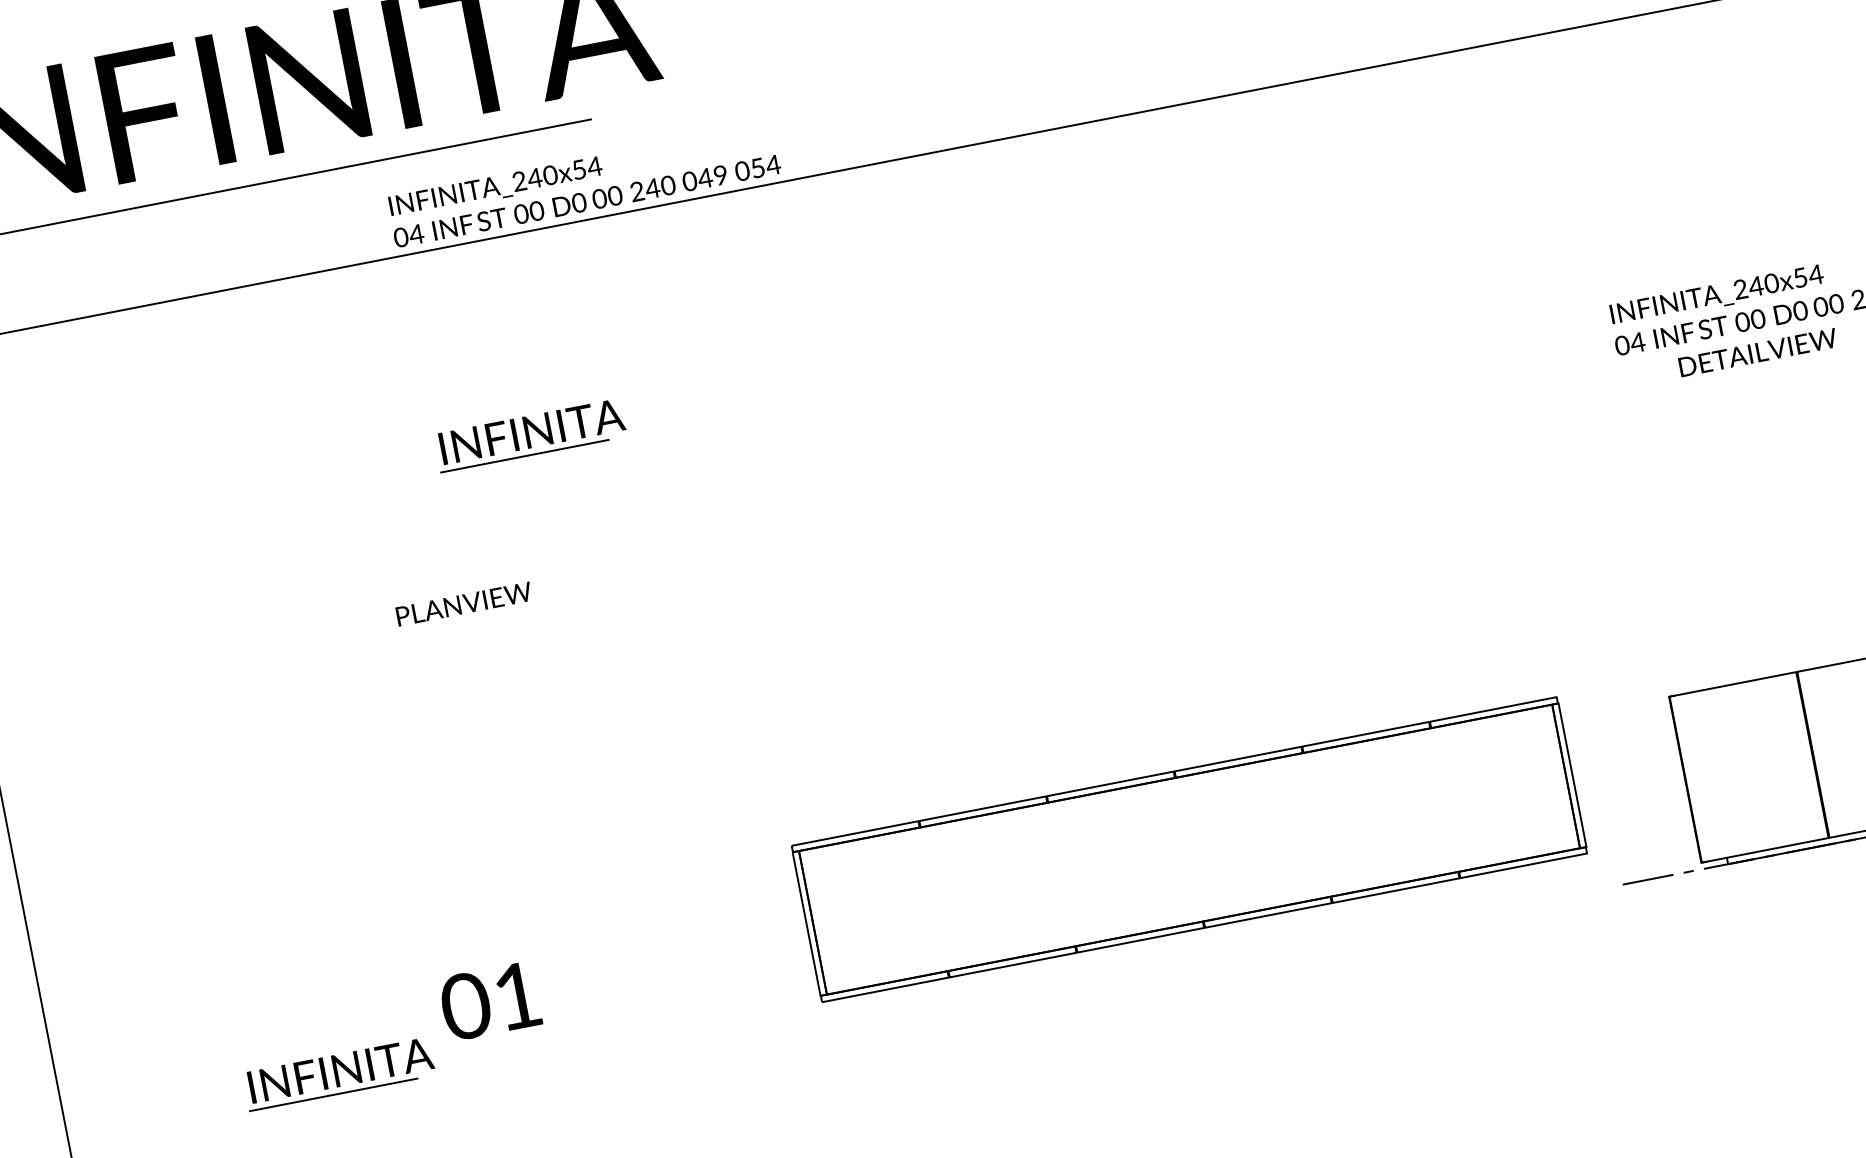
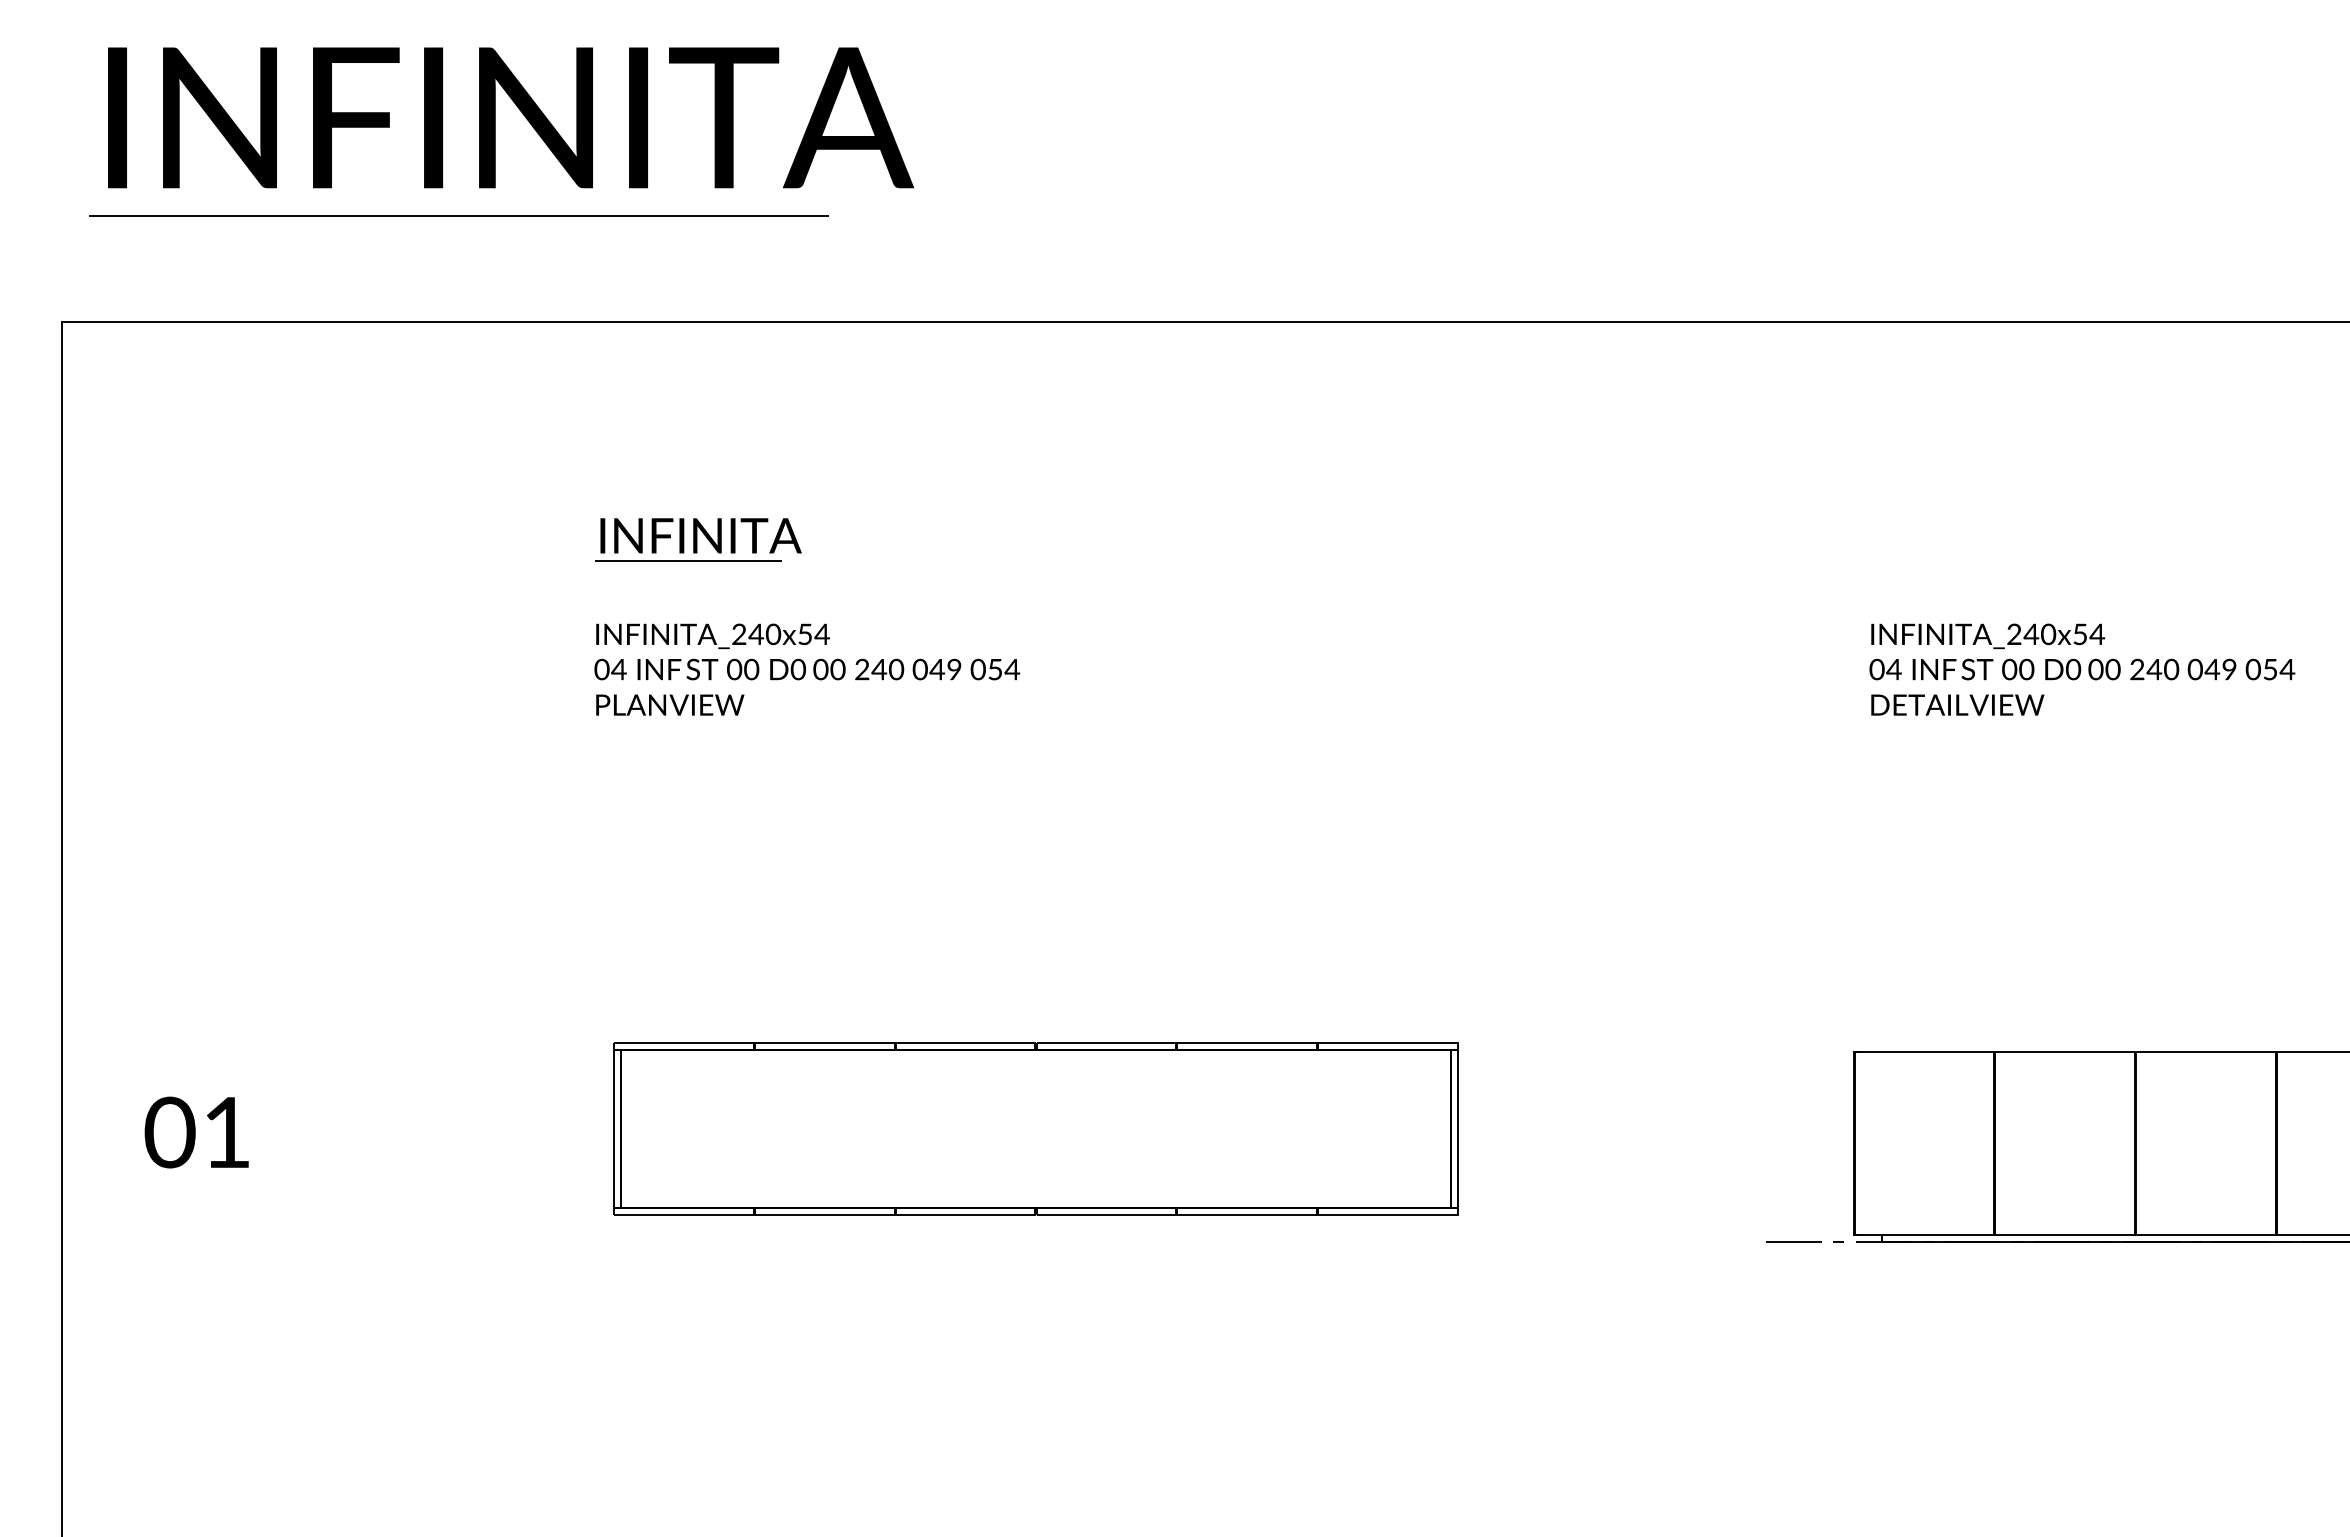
text: (584, 184) -> (807, 651), moved
text: (1757, 352) -> (1957, 704), moved
text: (464, 603) -> (670, 704), moved
part: (1188, 849) -> (1035, 1128), moved
text: (489, 1001) -> (196, 1132), moved
part: (339, 1074) -> (363, 1178), removed

